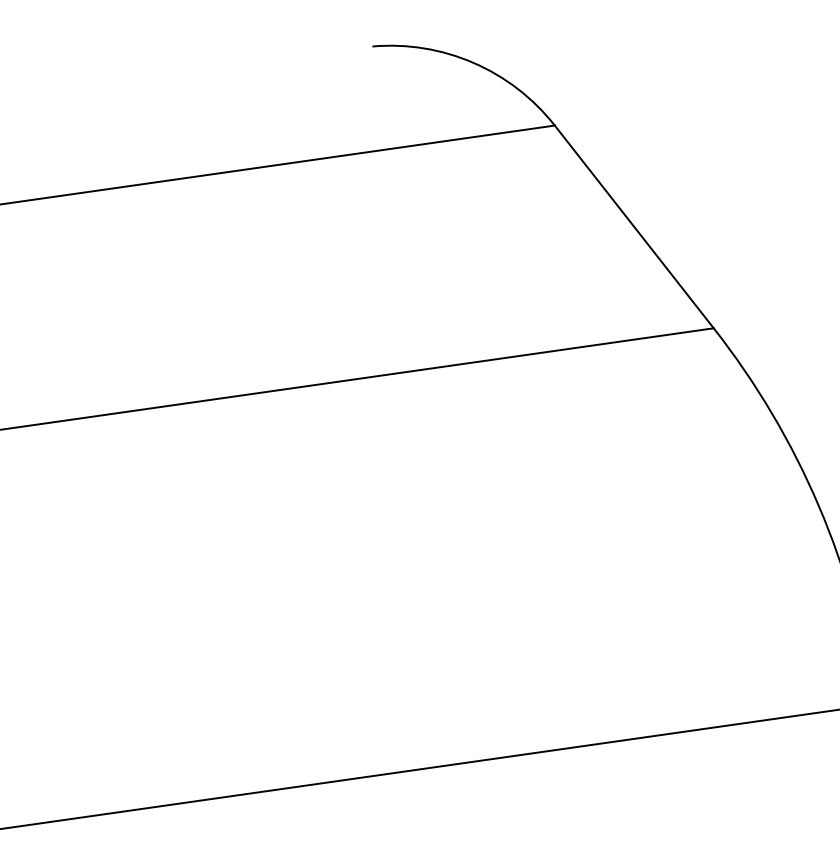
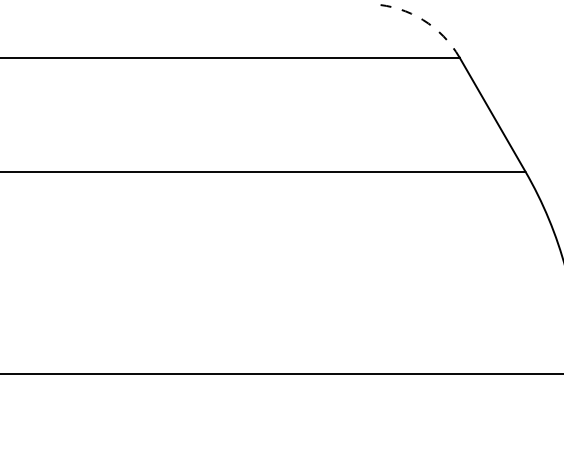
arc: (472, 62) -> (422, 19), solid -> dashed

